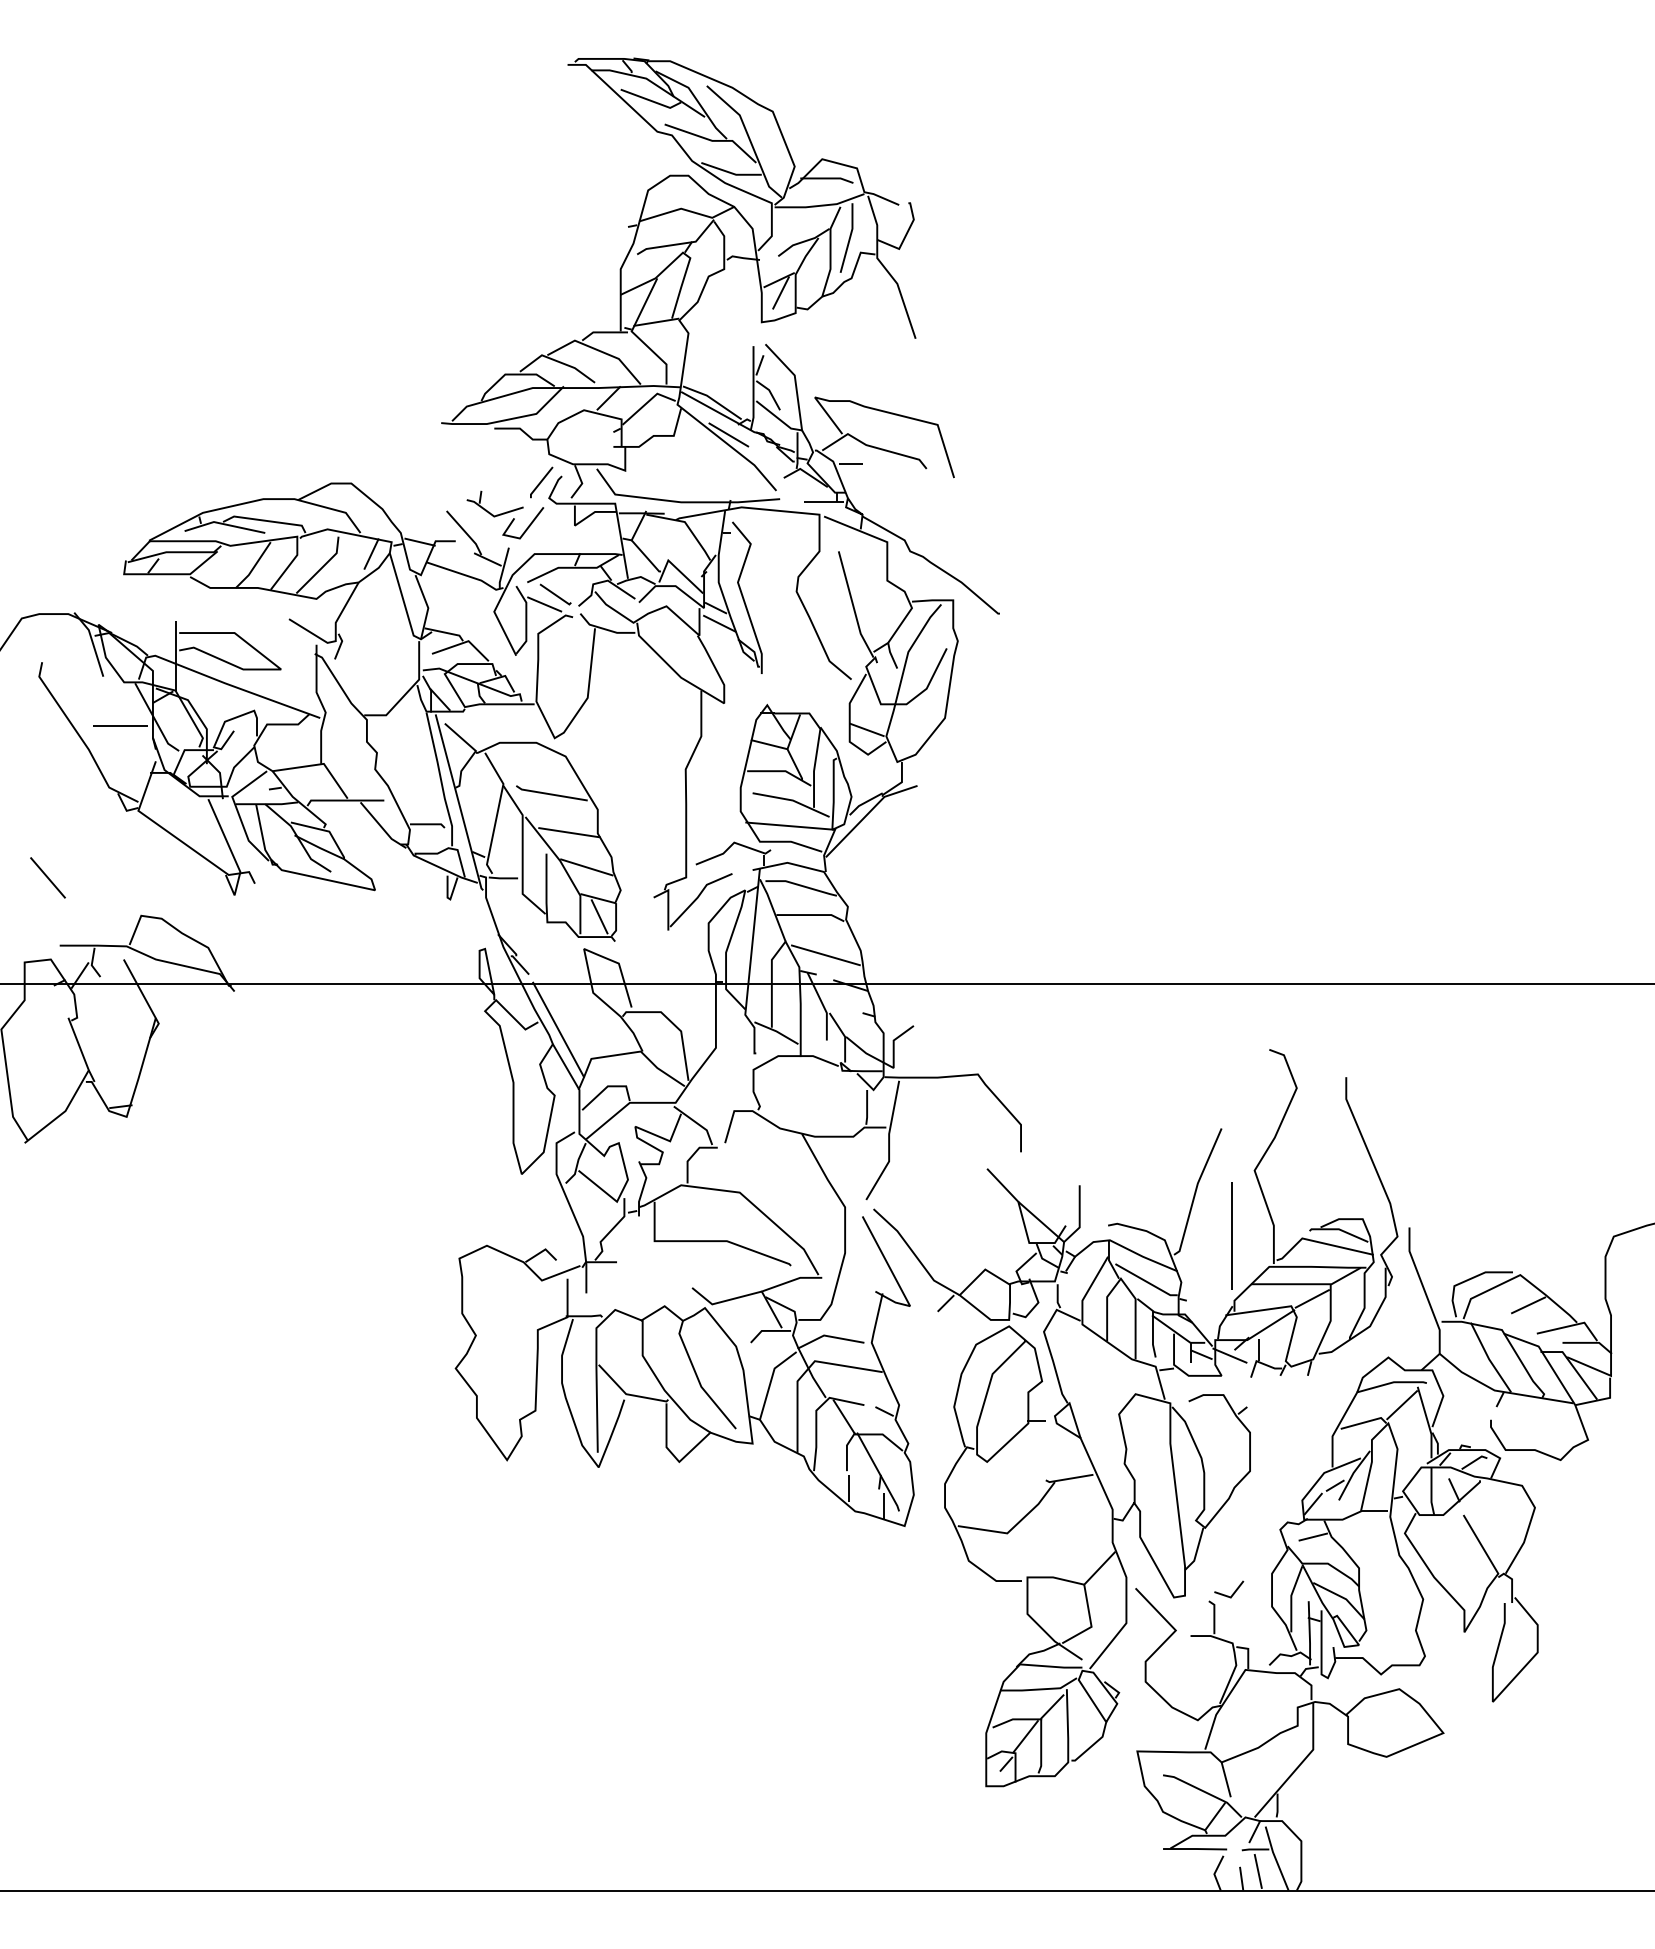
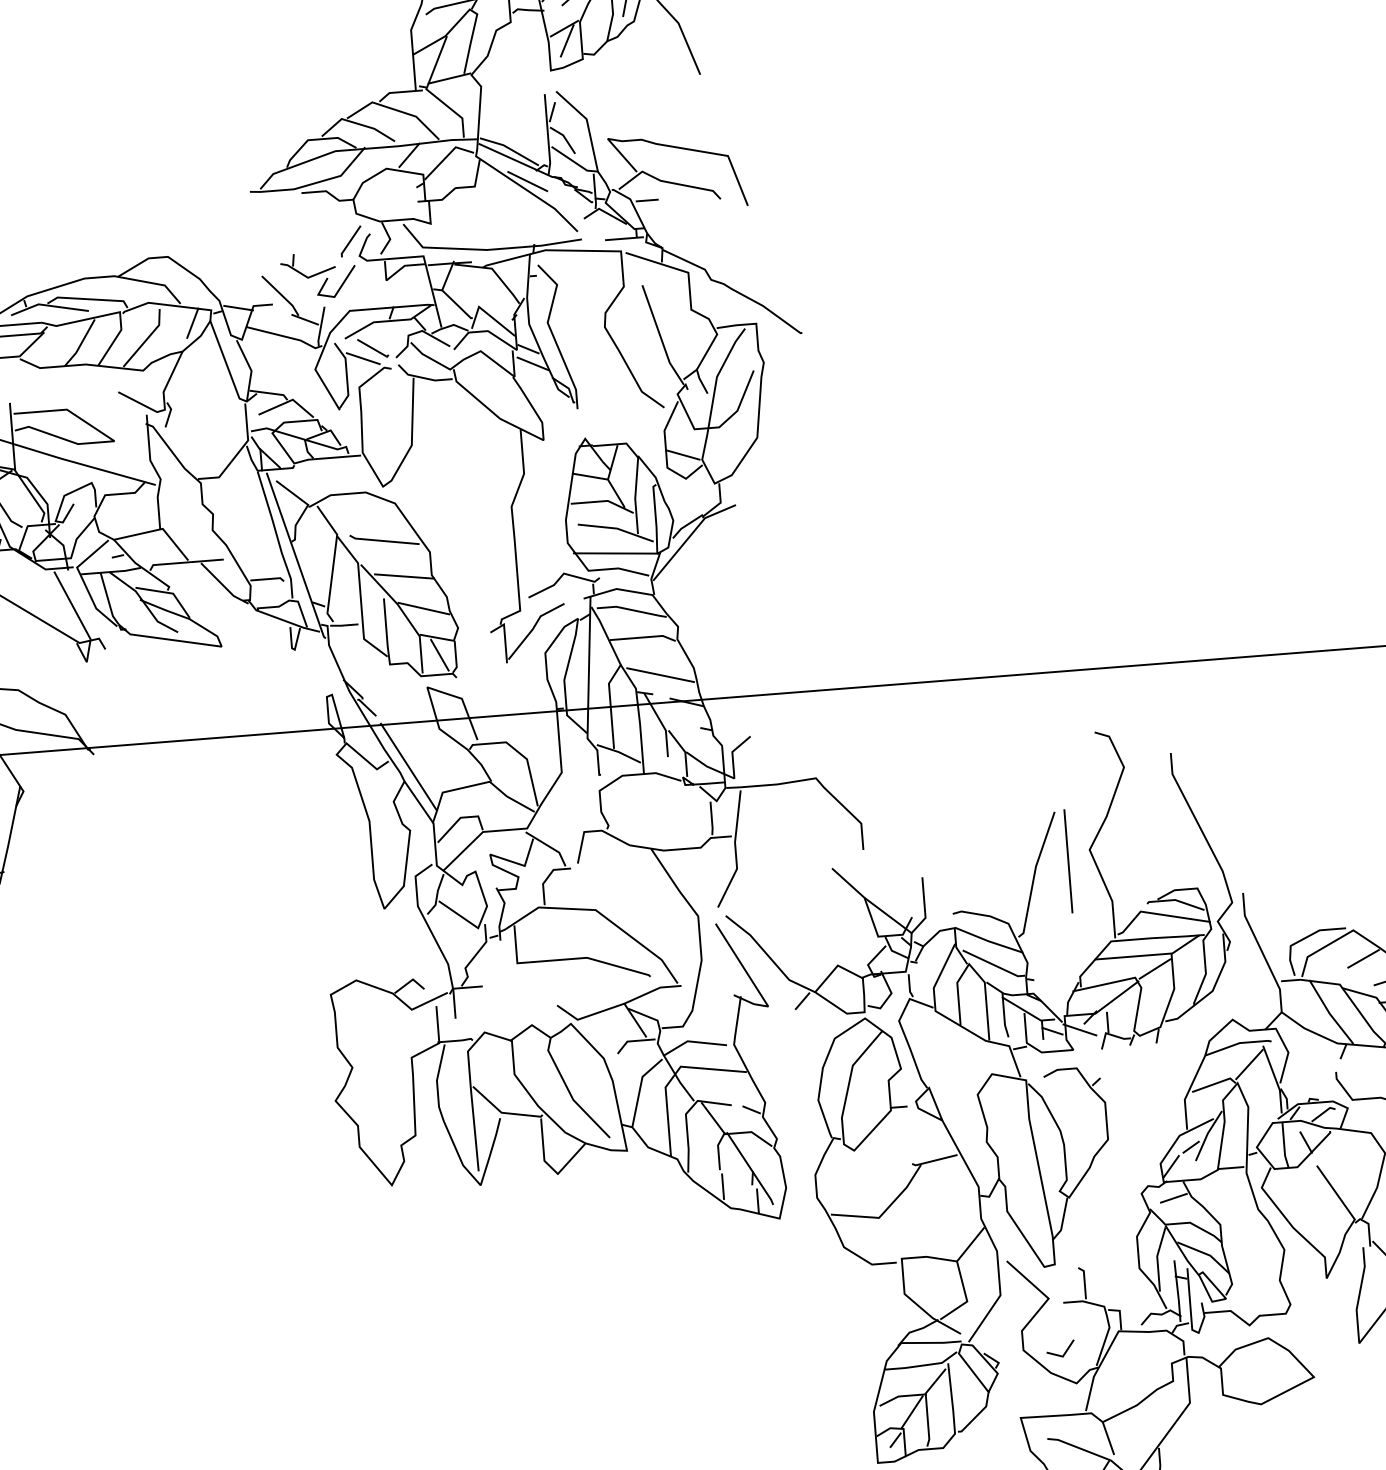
line: (1231, 1235) -> (1068, 861), moved
line: (1233, 1592) -> (1065, 1351), moved

